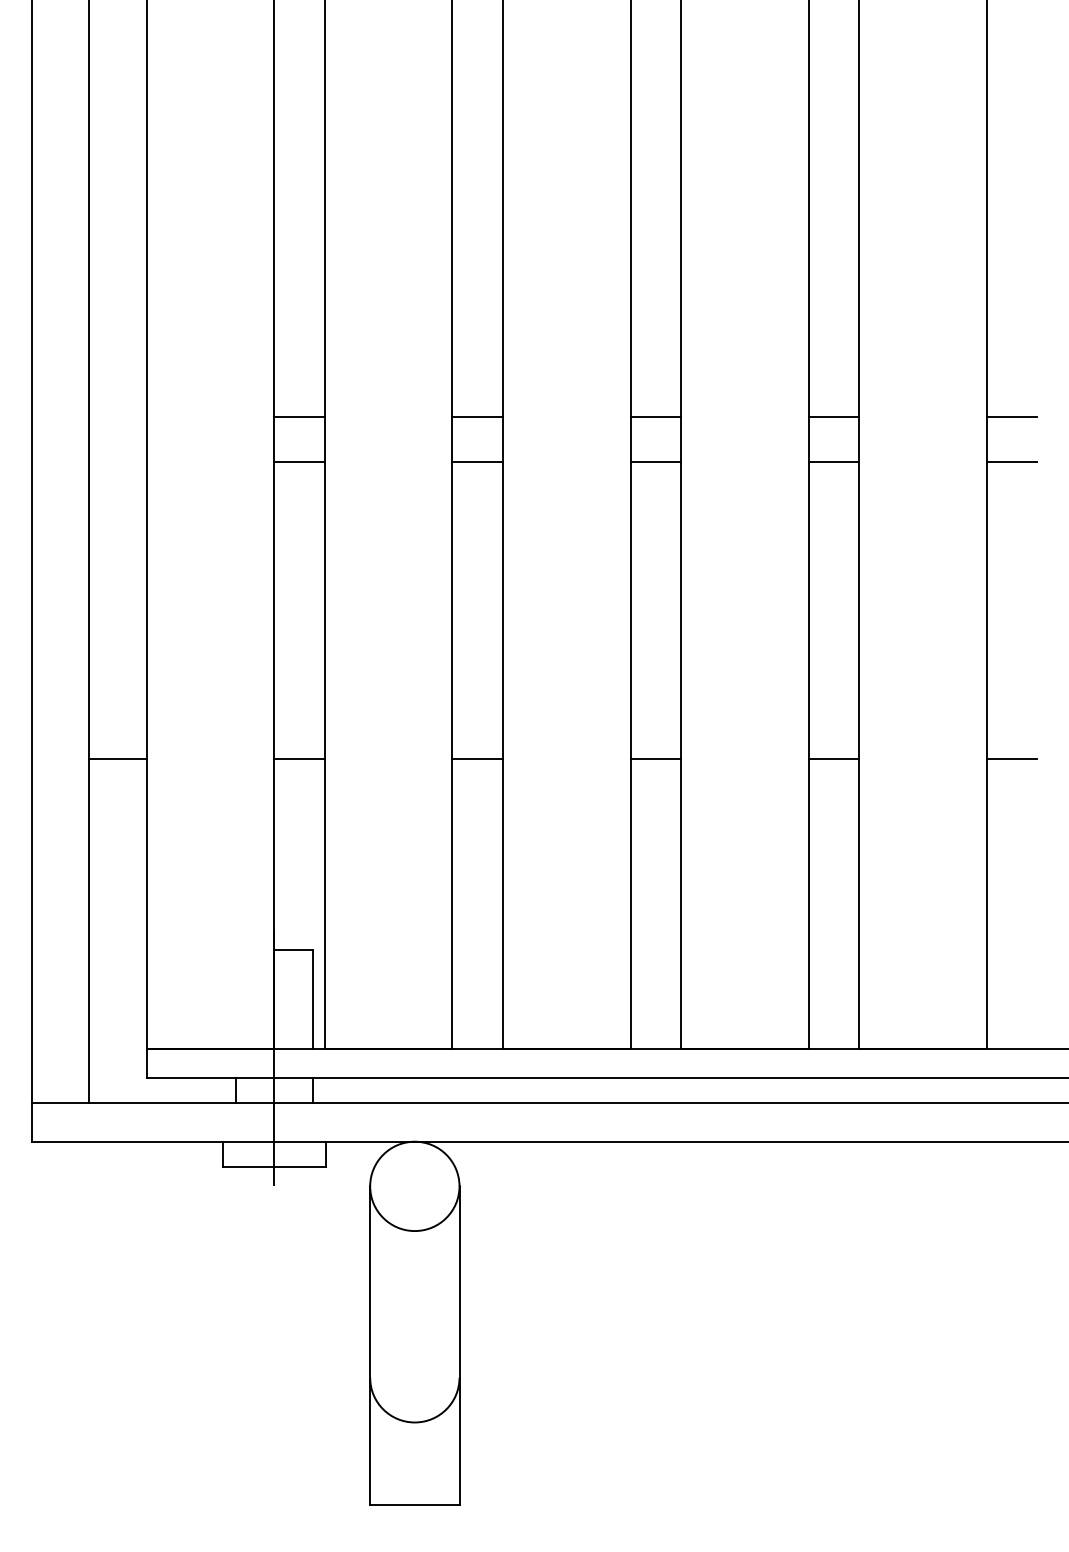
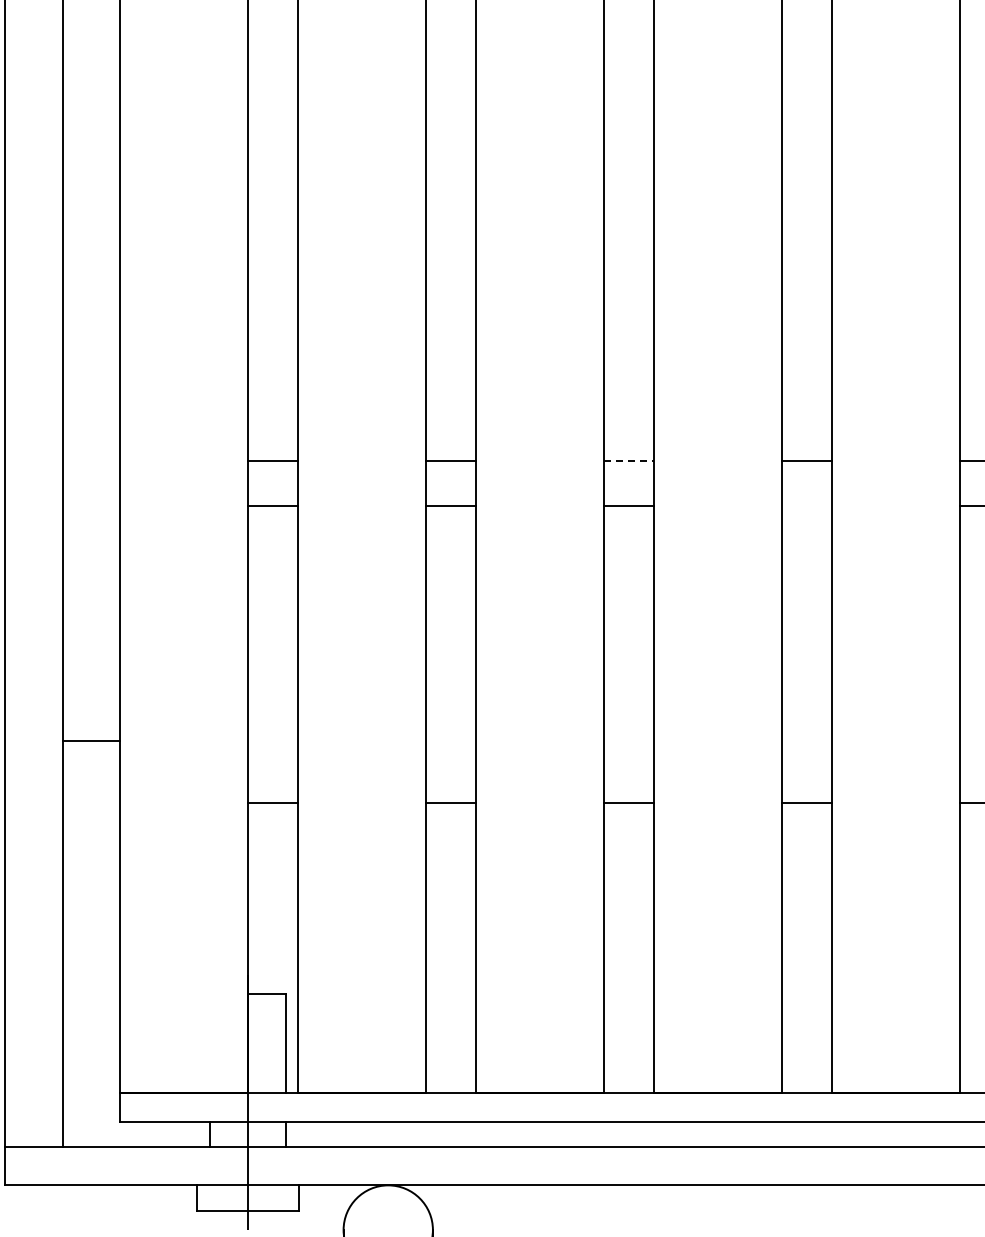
line: (656, 417) -> (629, 461), solid -> dashed
line: (833, 462) -> (806, 506), removed
line: (117, 758) -> (90, 740), moved

